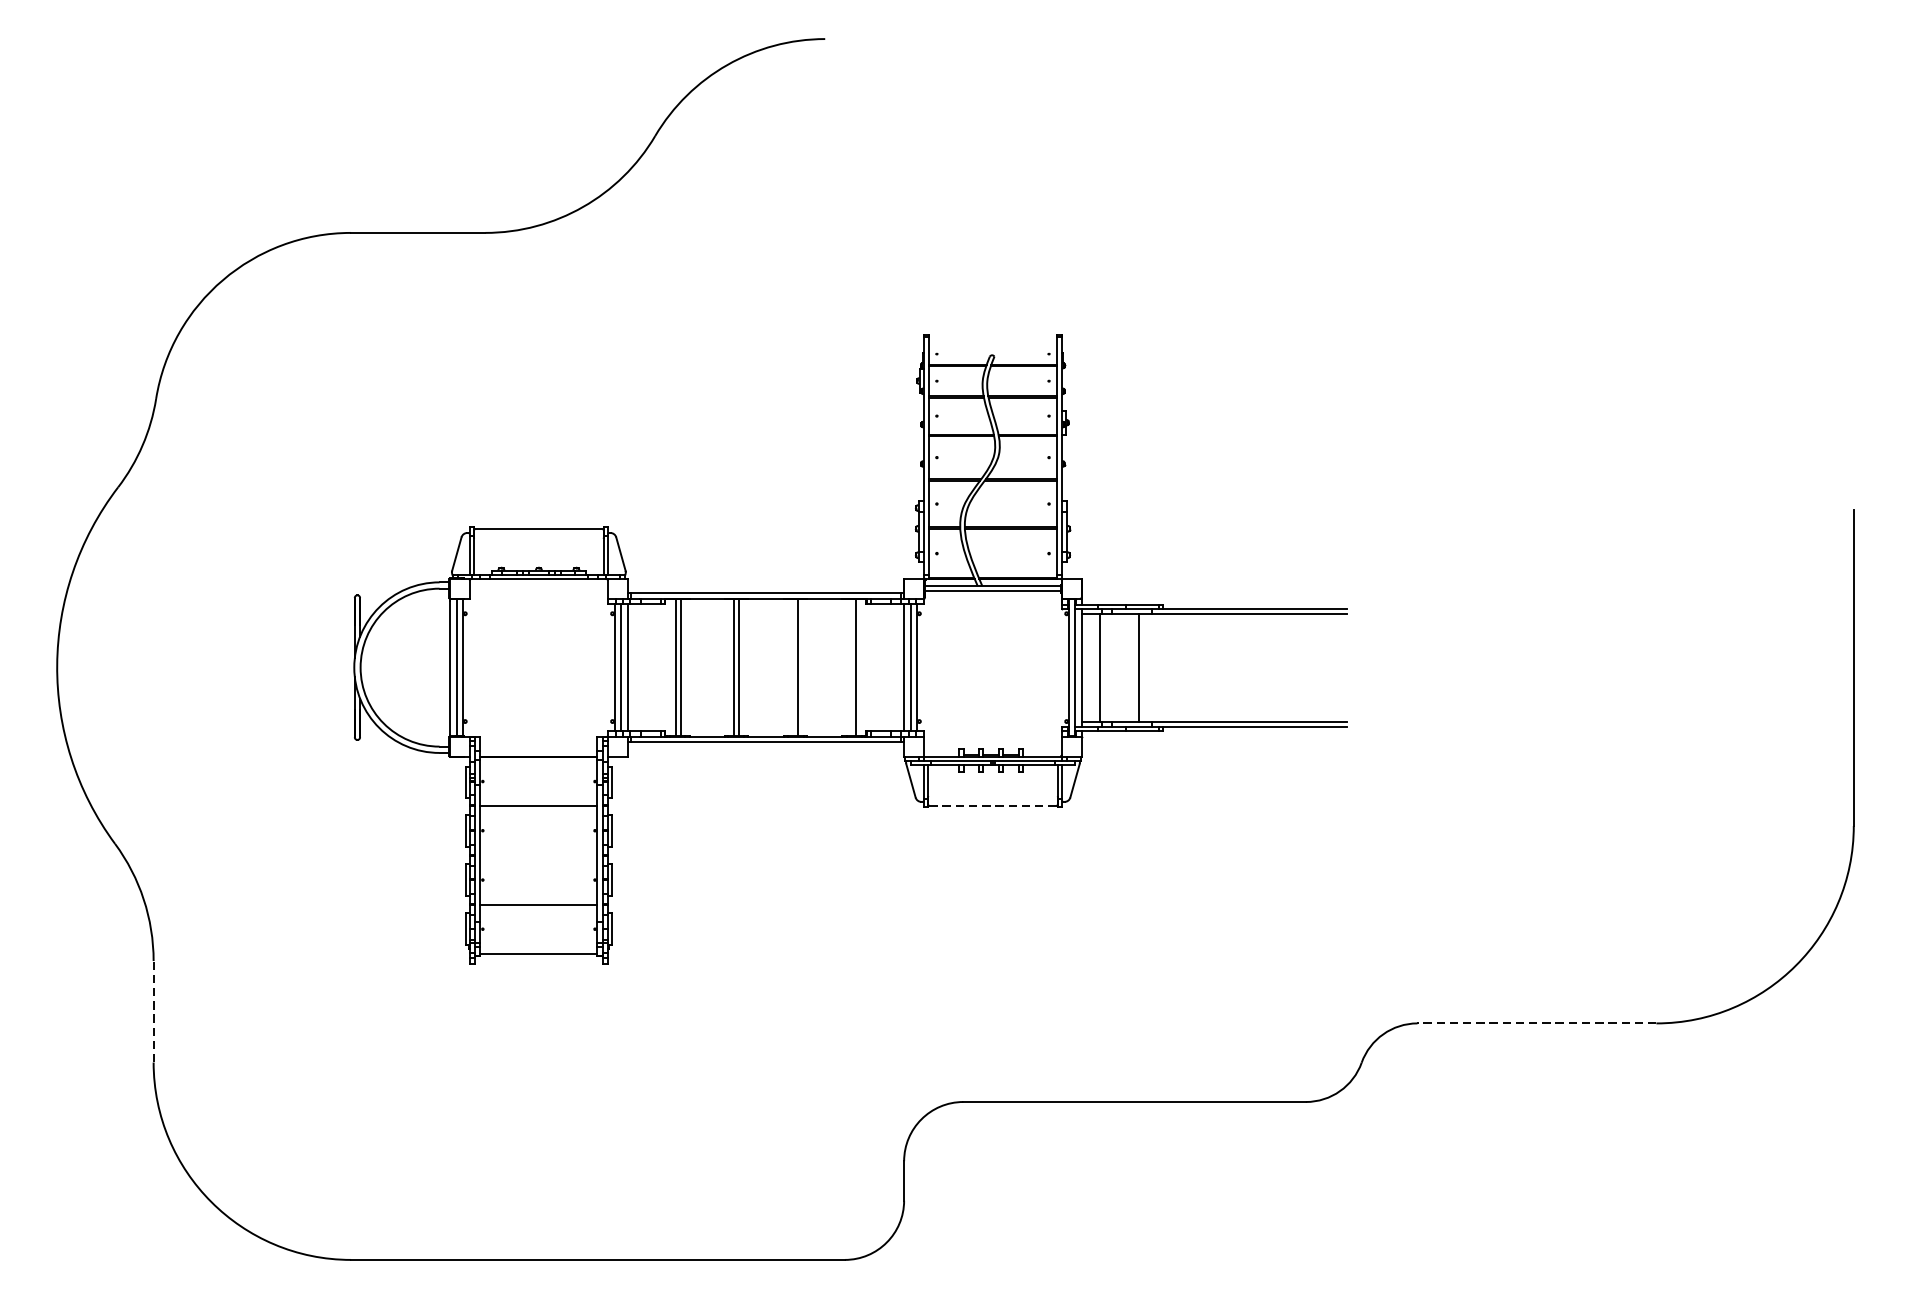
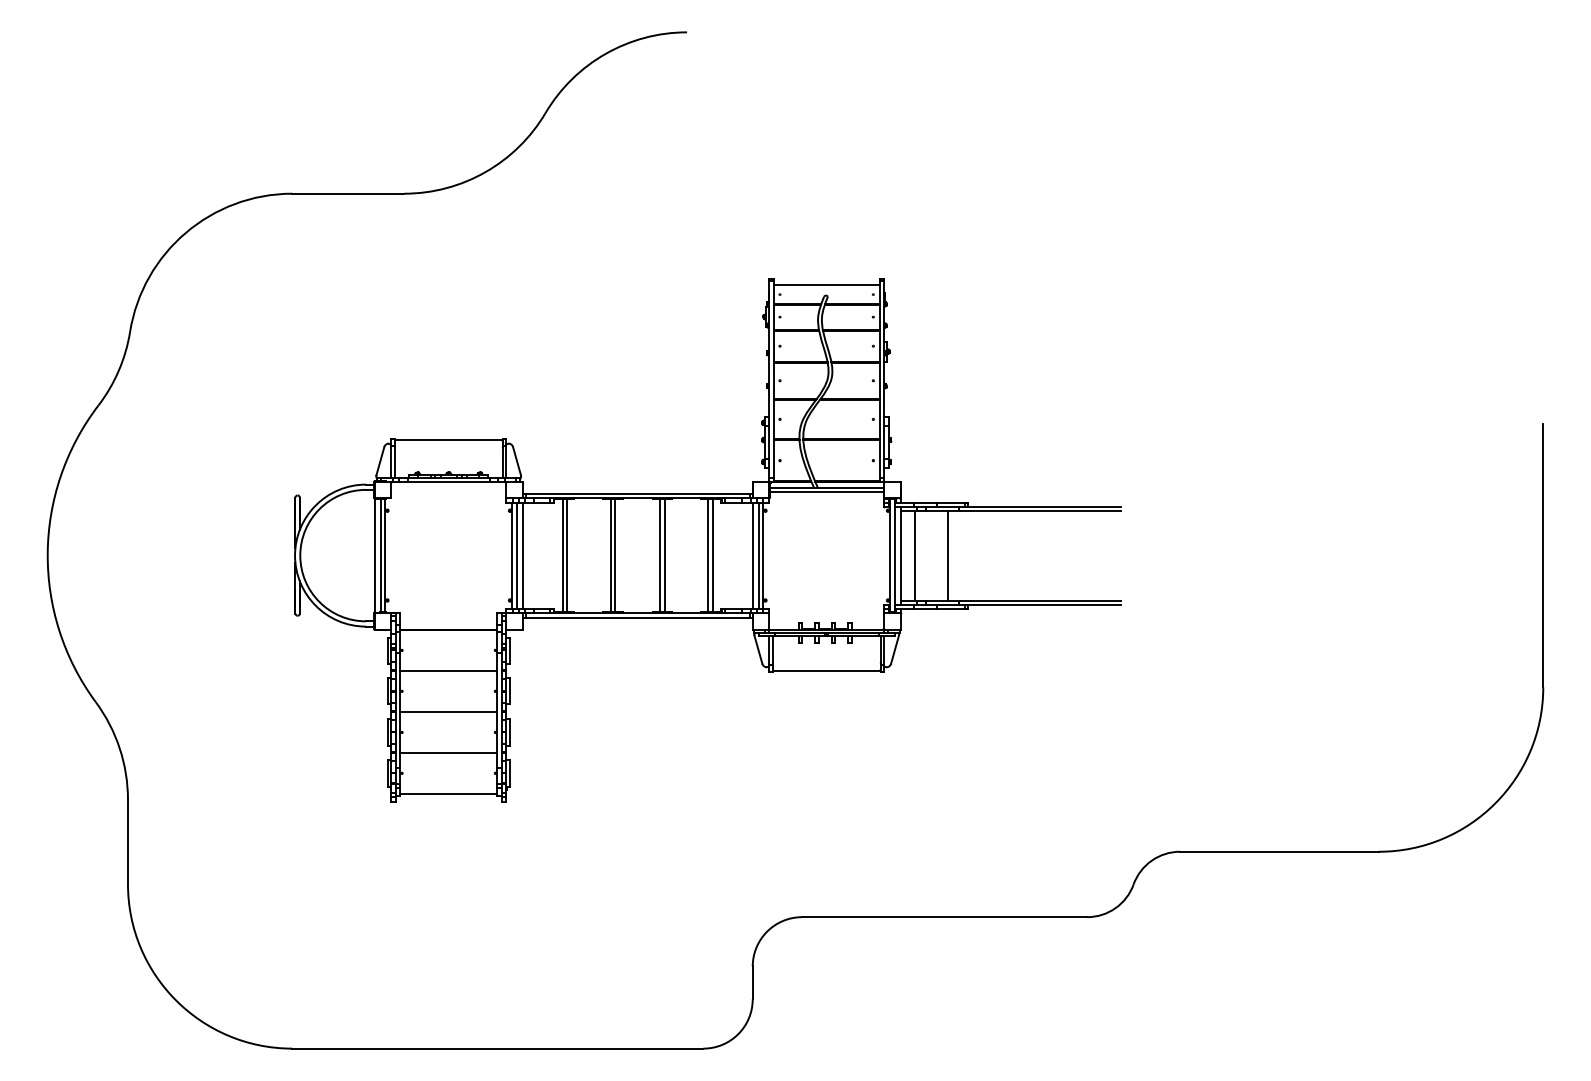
line: (992, 343) -> (826, 285), added
line: (793, 667) -> (660, 555), added
line: (850, 667) -> (708, 555), added
line: (992, 805) -> (826, 670), dashed -> solid
line: (538, 854) -> (448, 711), added
line: (154, 1011) -> (128, 841), dashed -> solid
line: (1536, 1023) -> (1279, 851), dashed -> solid

